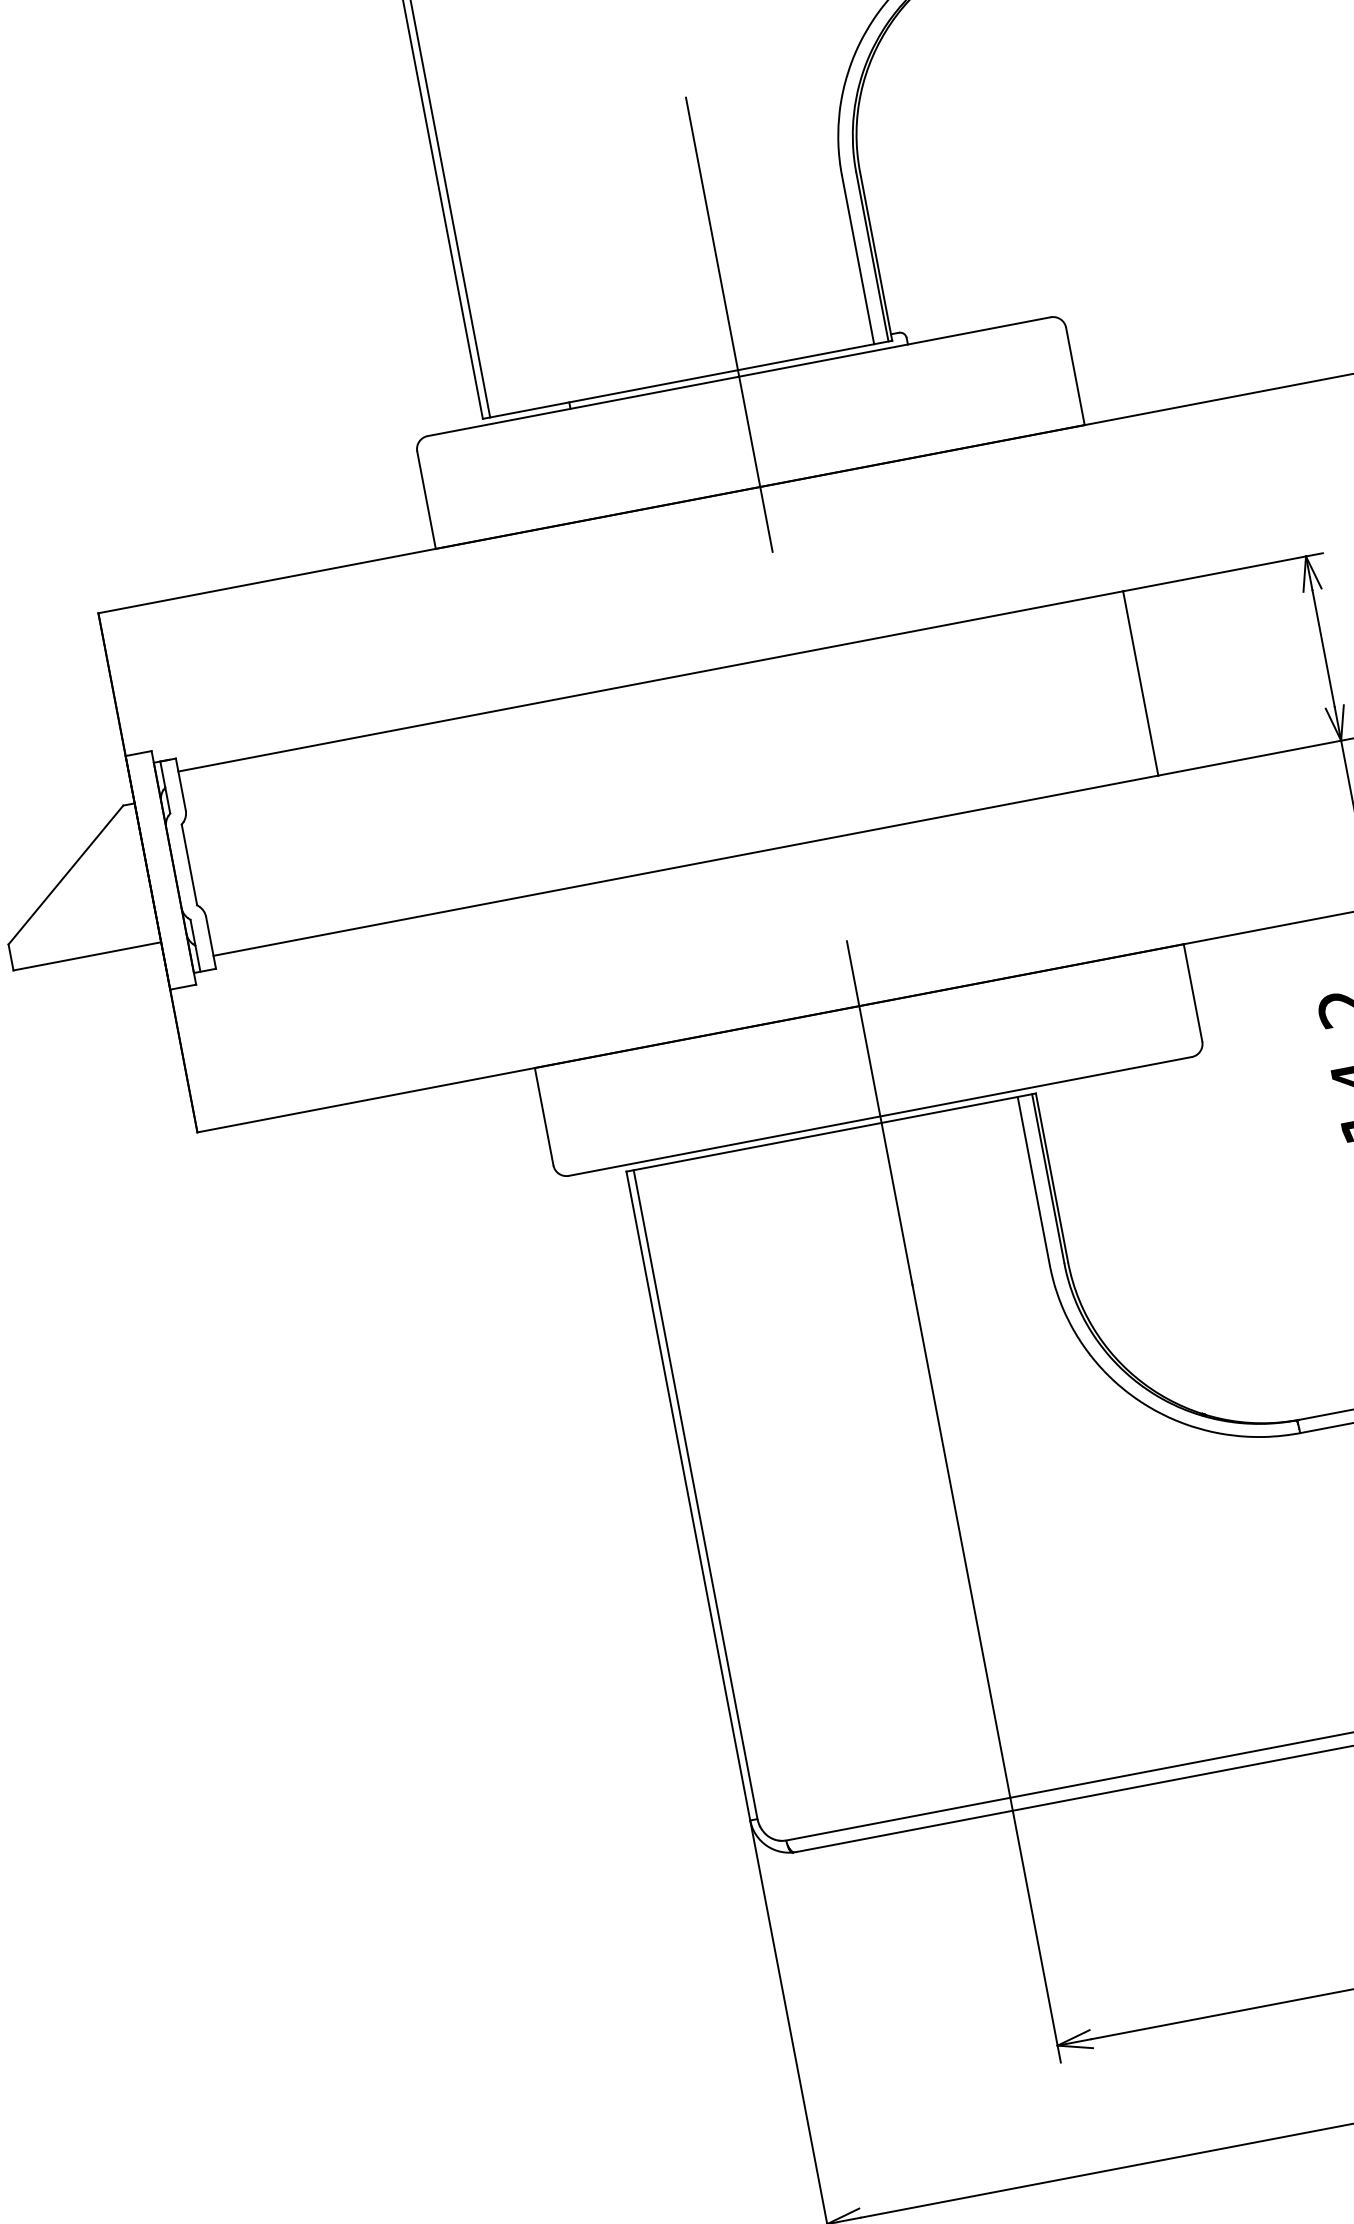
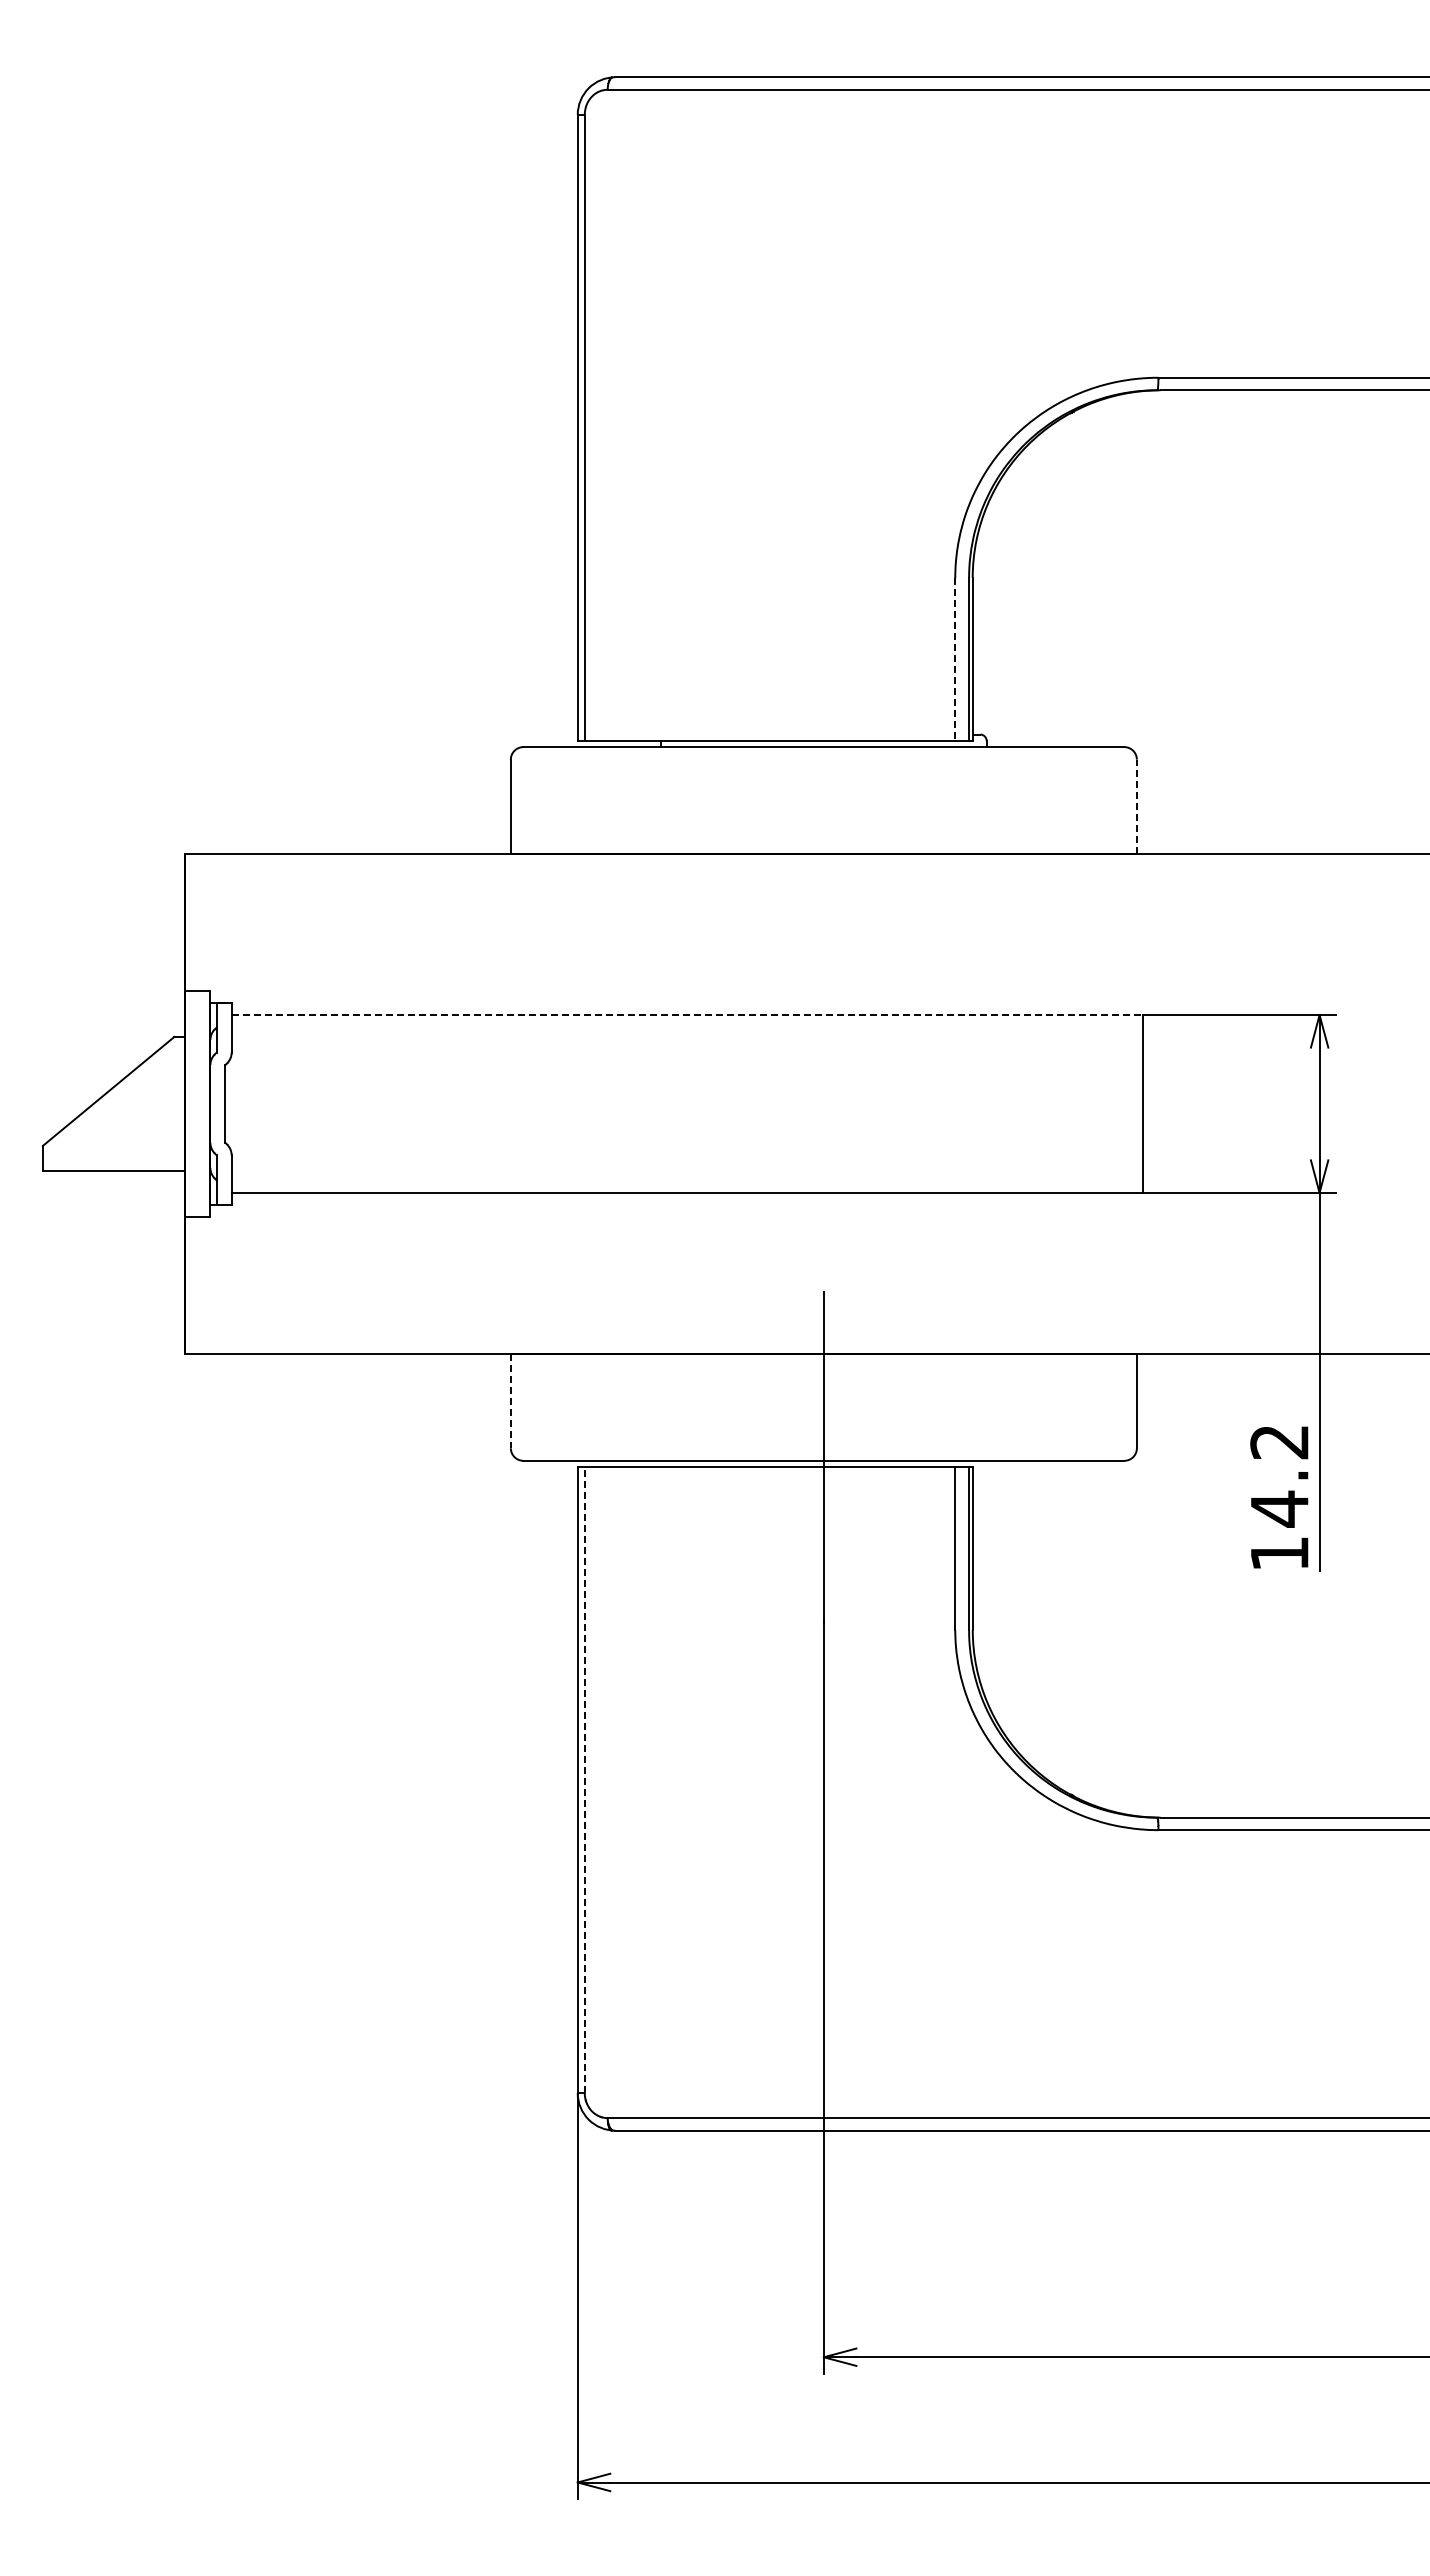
line: (858, 259) -> (955, 659), solid -> dashed
line: (728, 324) -> (823, 696), removed
line: (1075, 376) -> (1136, 806), solid -> dashed
line: (650, 681) -> (687, 1015), solid -> dashed
line: (543, 1116) -> (510, 1401), solid -> dashed
line: (695, 1494) -> (584, 1779), solid -> dashed

